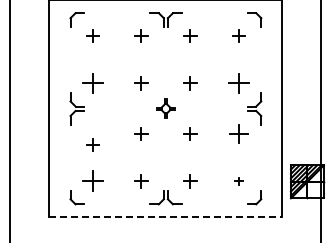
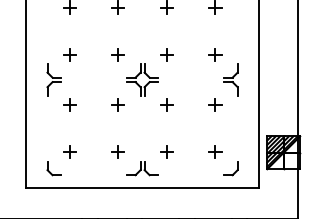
part: (92, 83) -> (69, 54), size x0.62
part: (238, 83) -> (214, 54), size x0.62
part: (165, 108) -> (142, 79), size x1.67
part: (238, 133) -> (214, 104), size x0.71
part: (92, 144) -> (69, 104), moved
part: (92, 181) -> (69, 152), size x0.62
part: (238, 181) -> (214, 152), size x1.67
line: (165, 217) -> (142, 188), dashed -> solid

